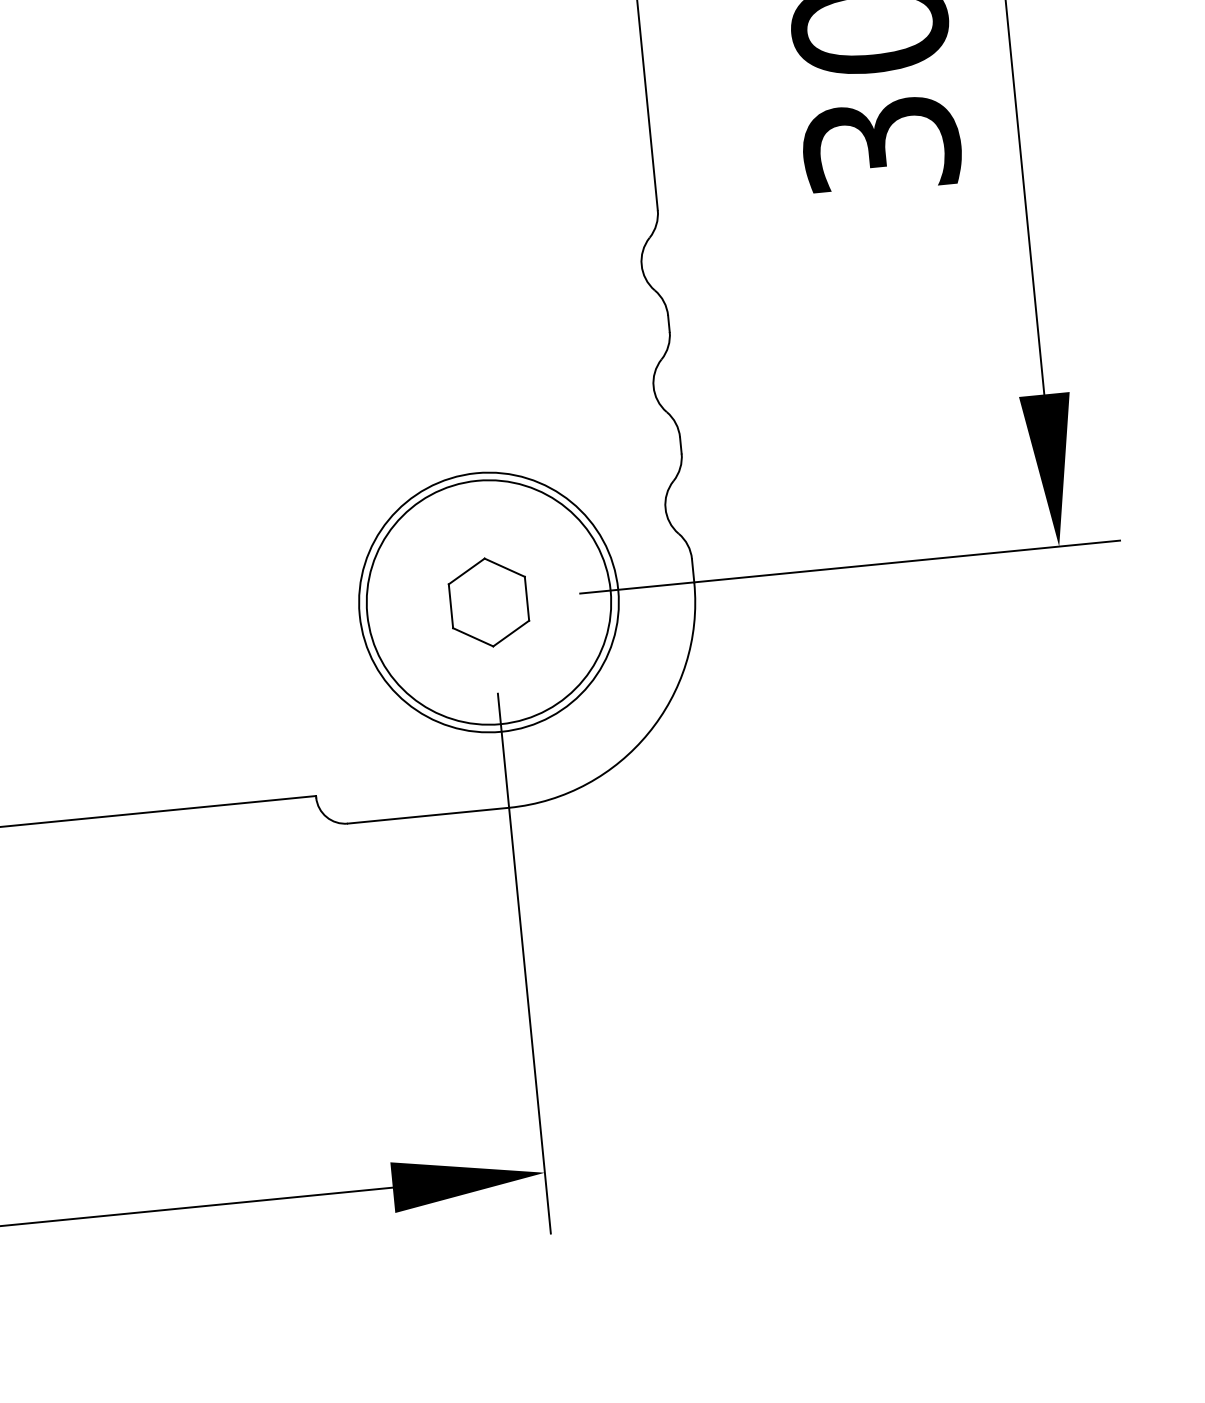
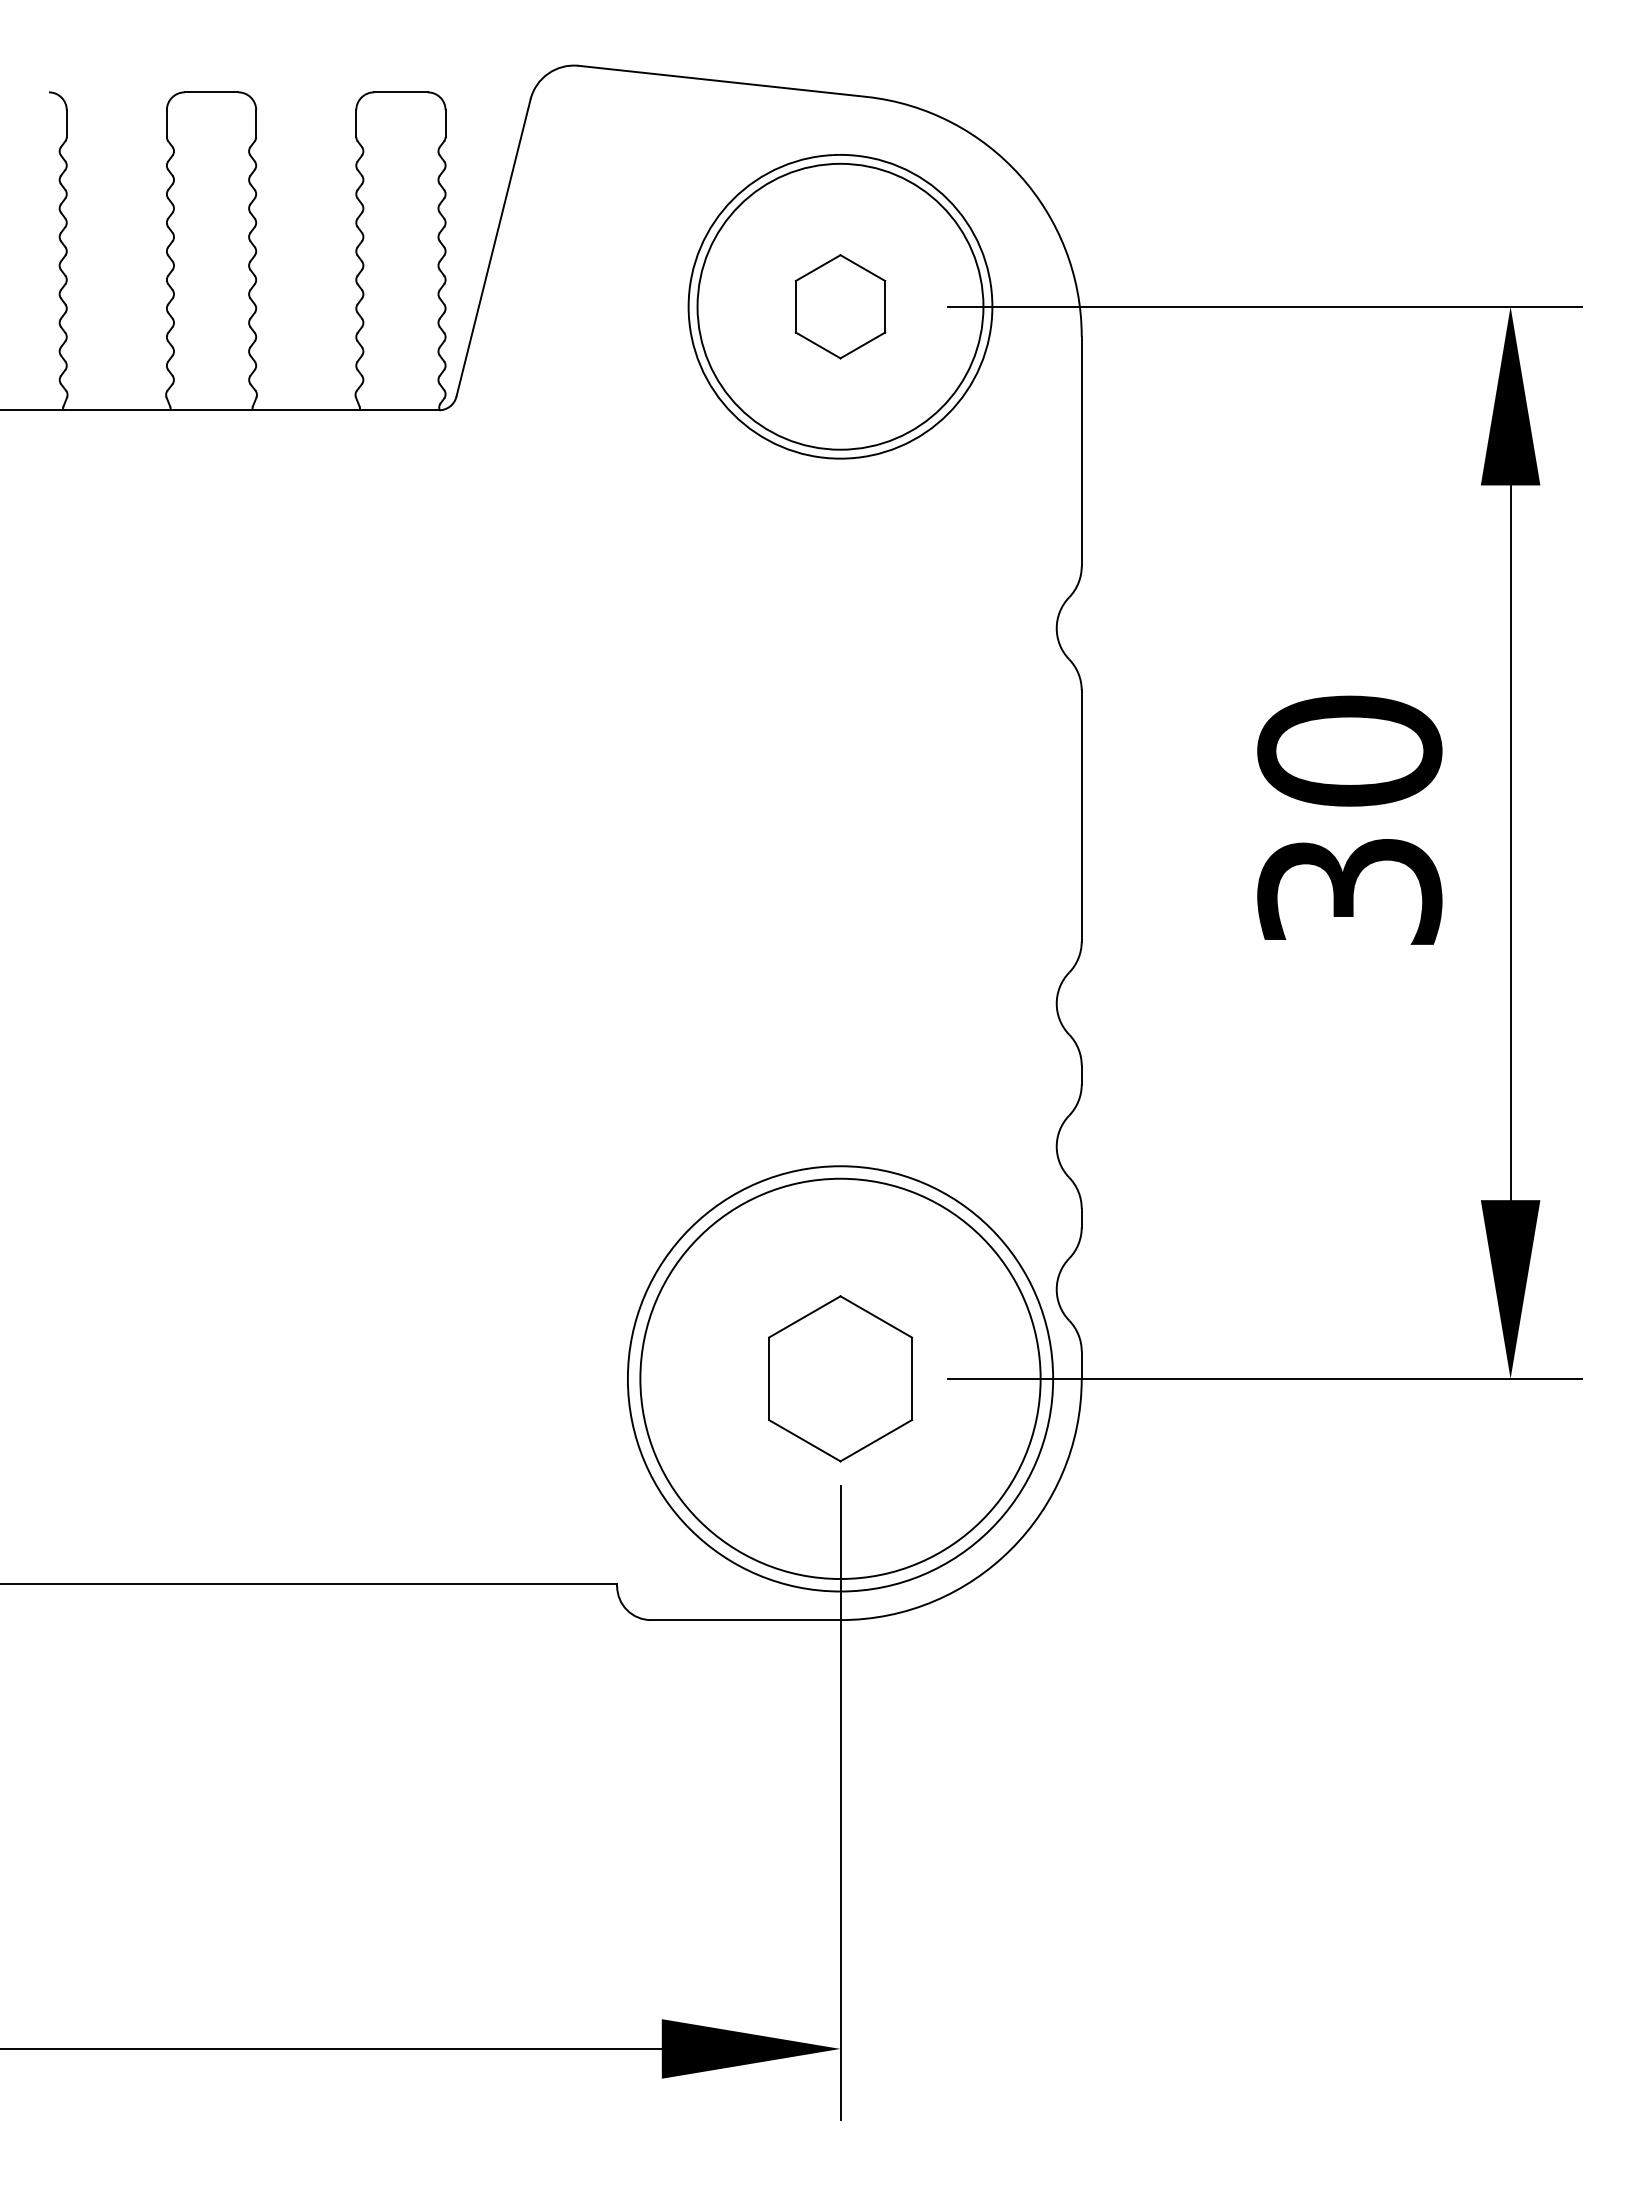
circle: (488, 602) -> (840, 1378), size x1.4
circle: (488, 602) -> (840, 1378), size x1.4
part: (488, 602) -> (840, 1378), size x1.6

